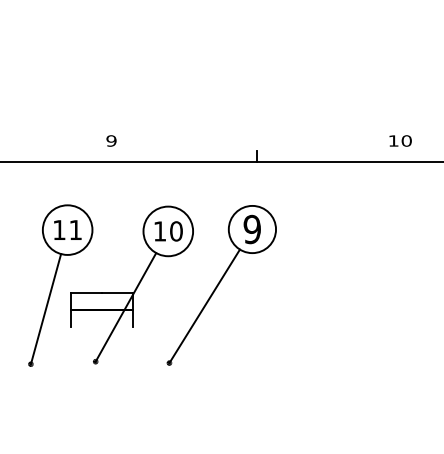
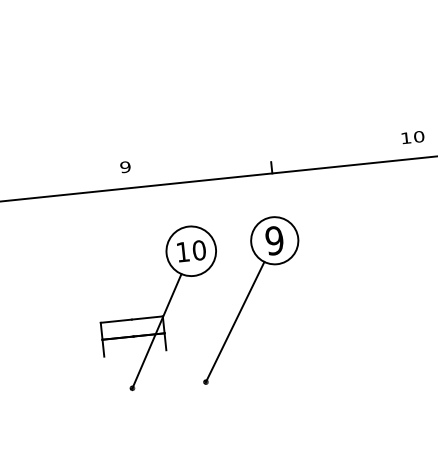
part: (54, 282) -> (83, 313), removed

